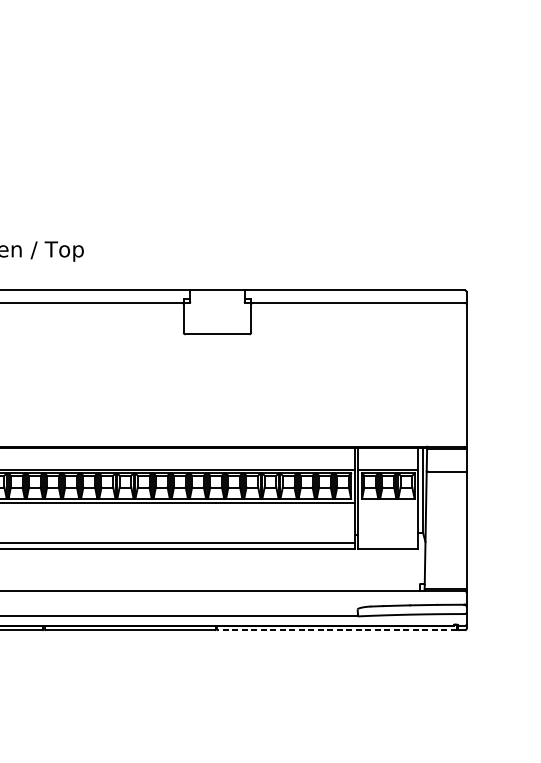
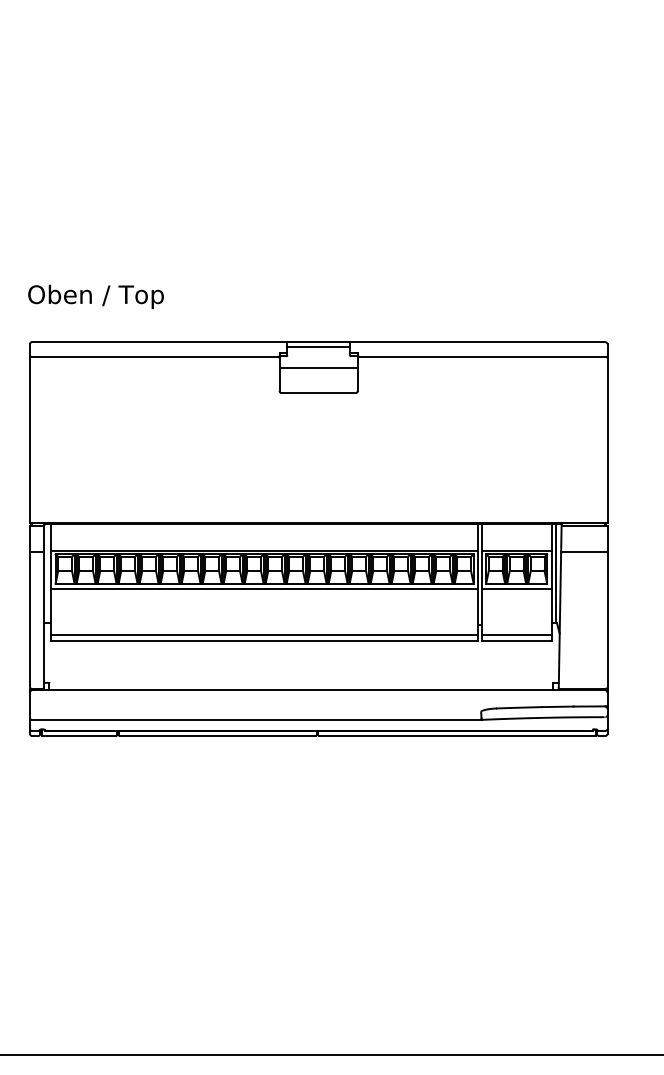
line: (217, 294) -> (318, 347), added
line: (217, 313) -> (318, 368), added
line: (388, 502) -> (516, 588), added
line: (388, 542) -> (516, 634), added
line: (337, 629) -> (457, 735), dashed -> solid

